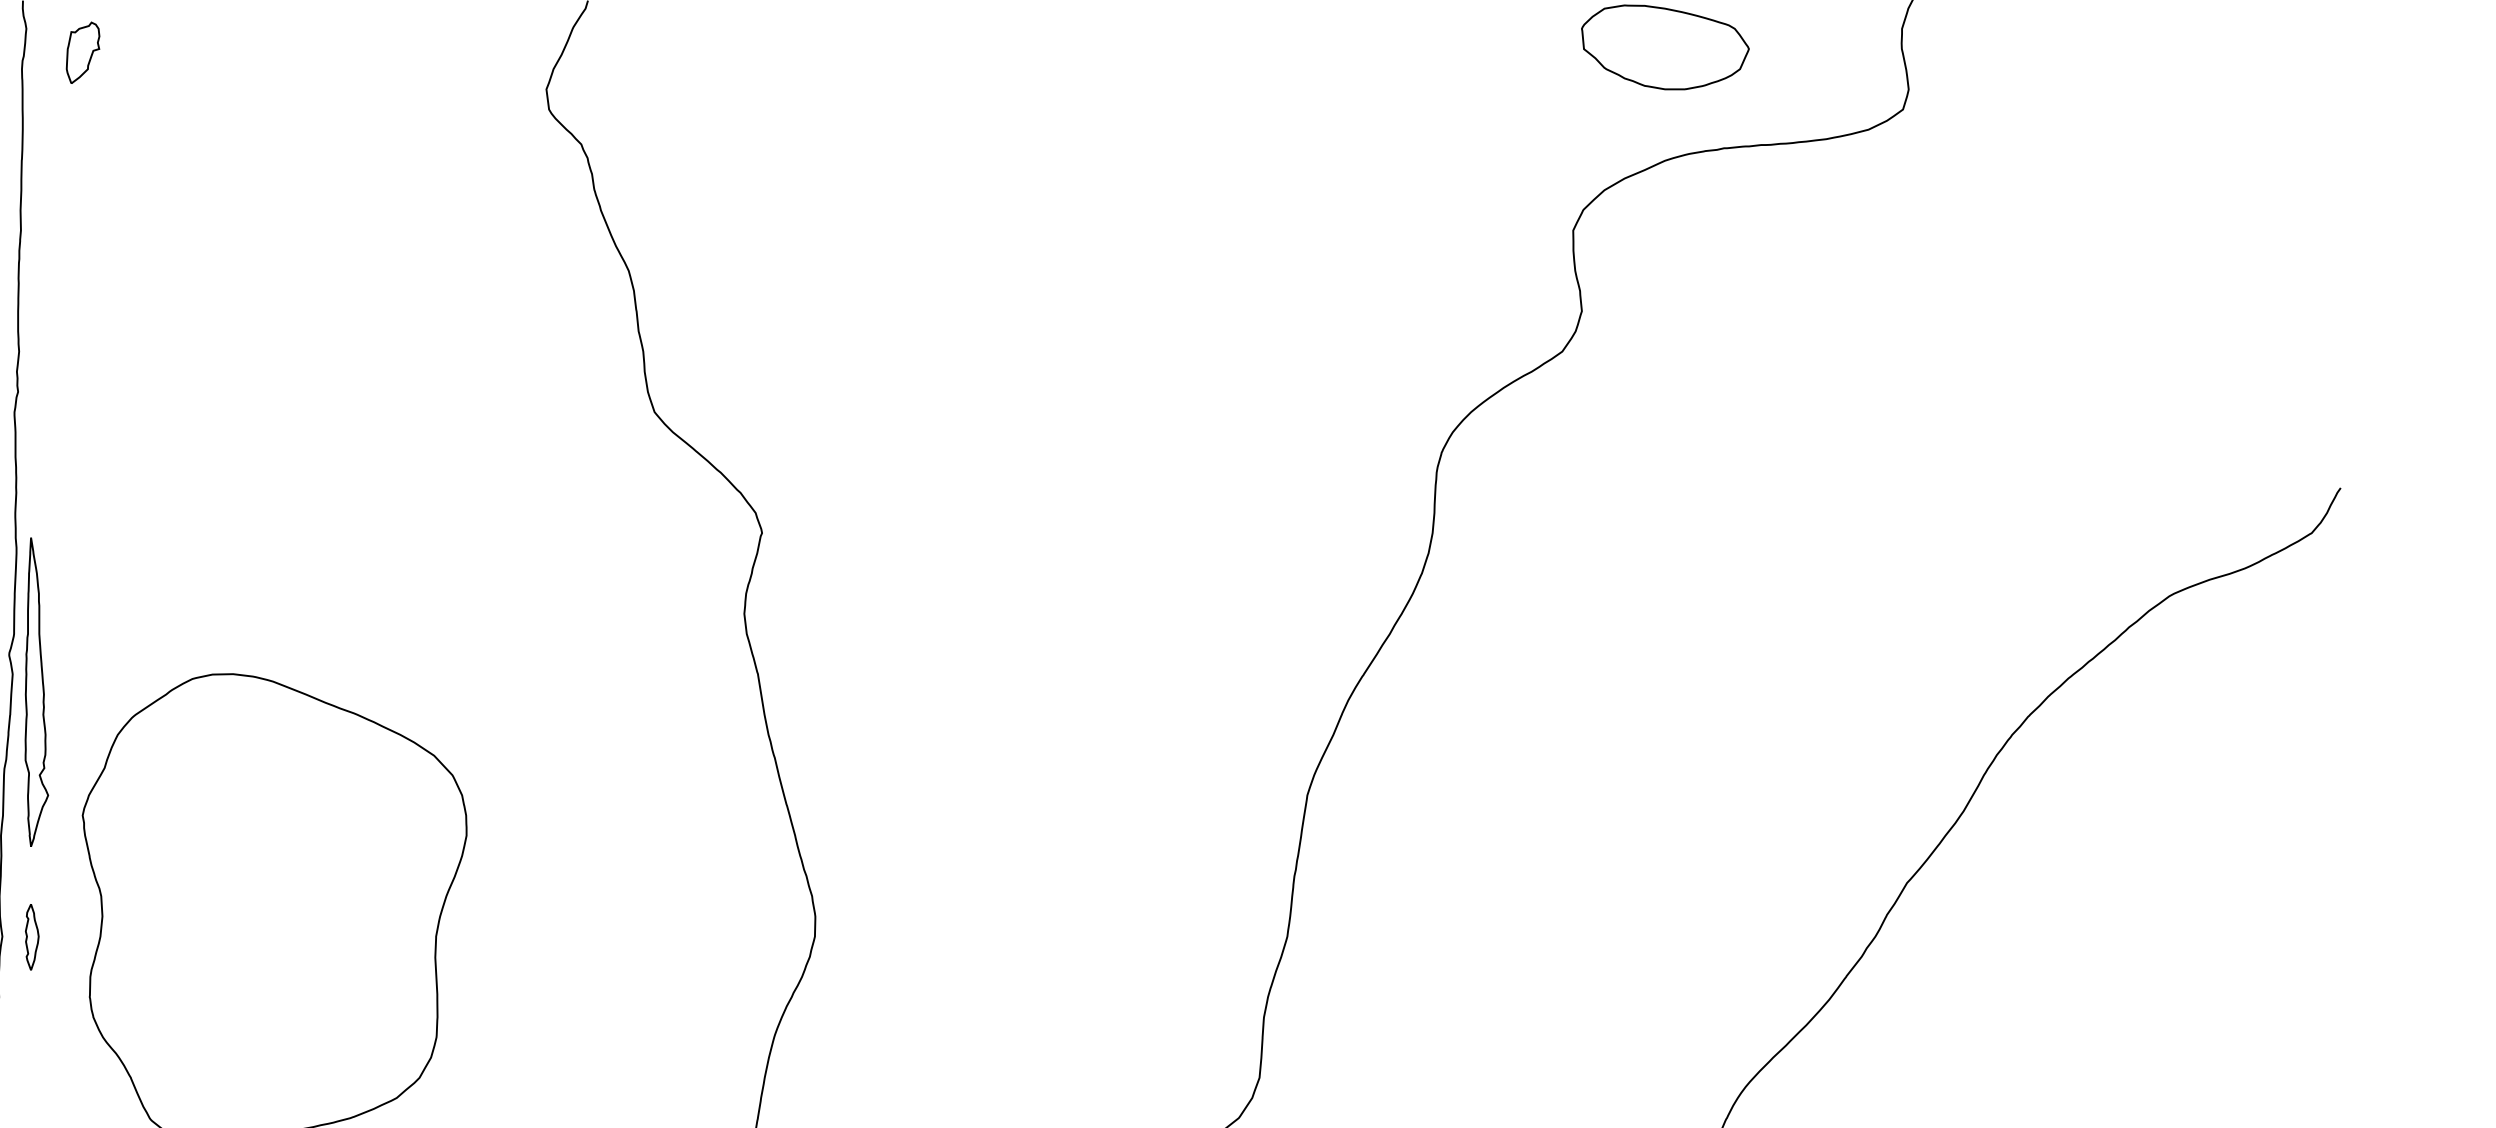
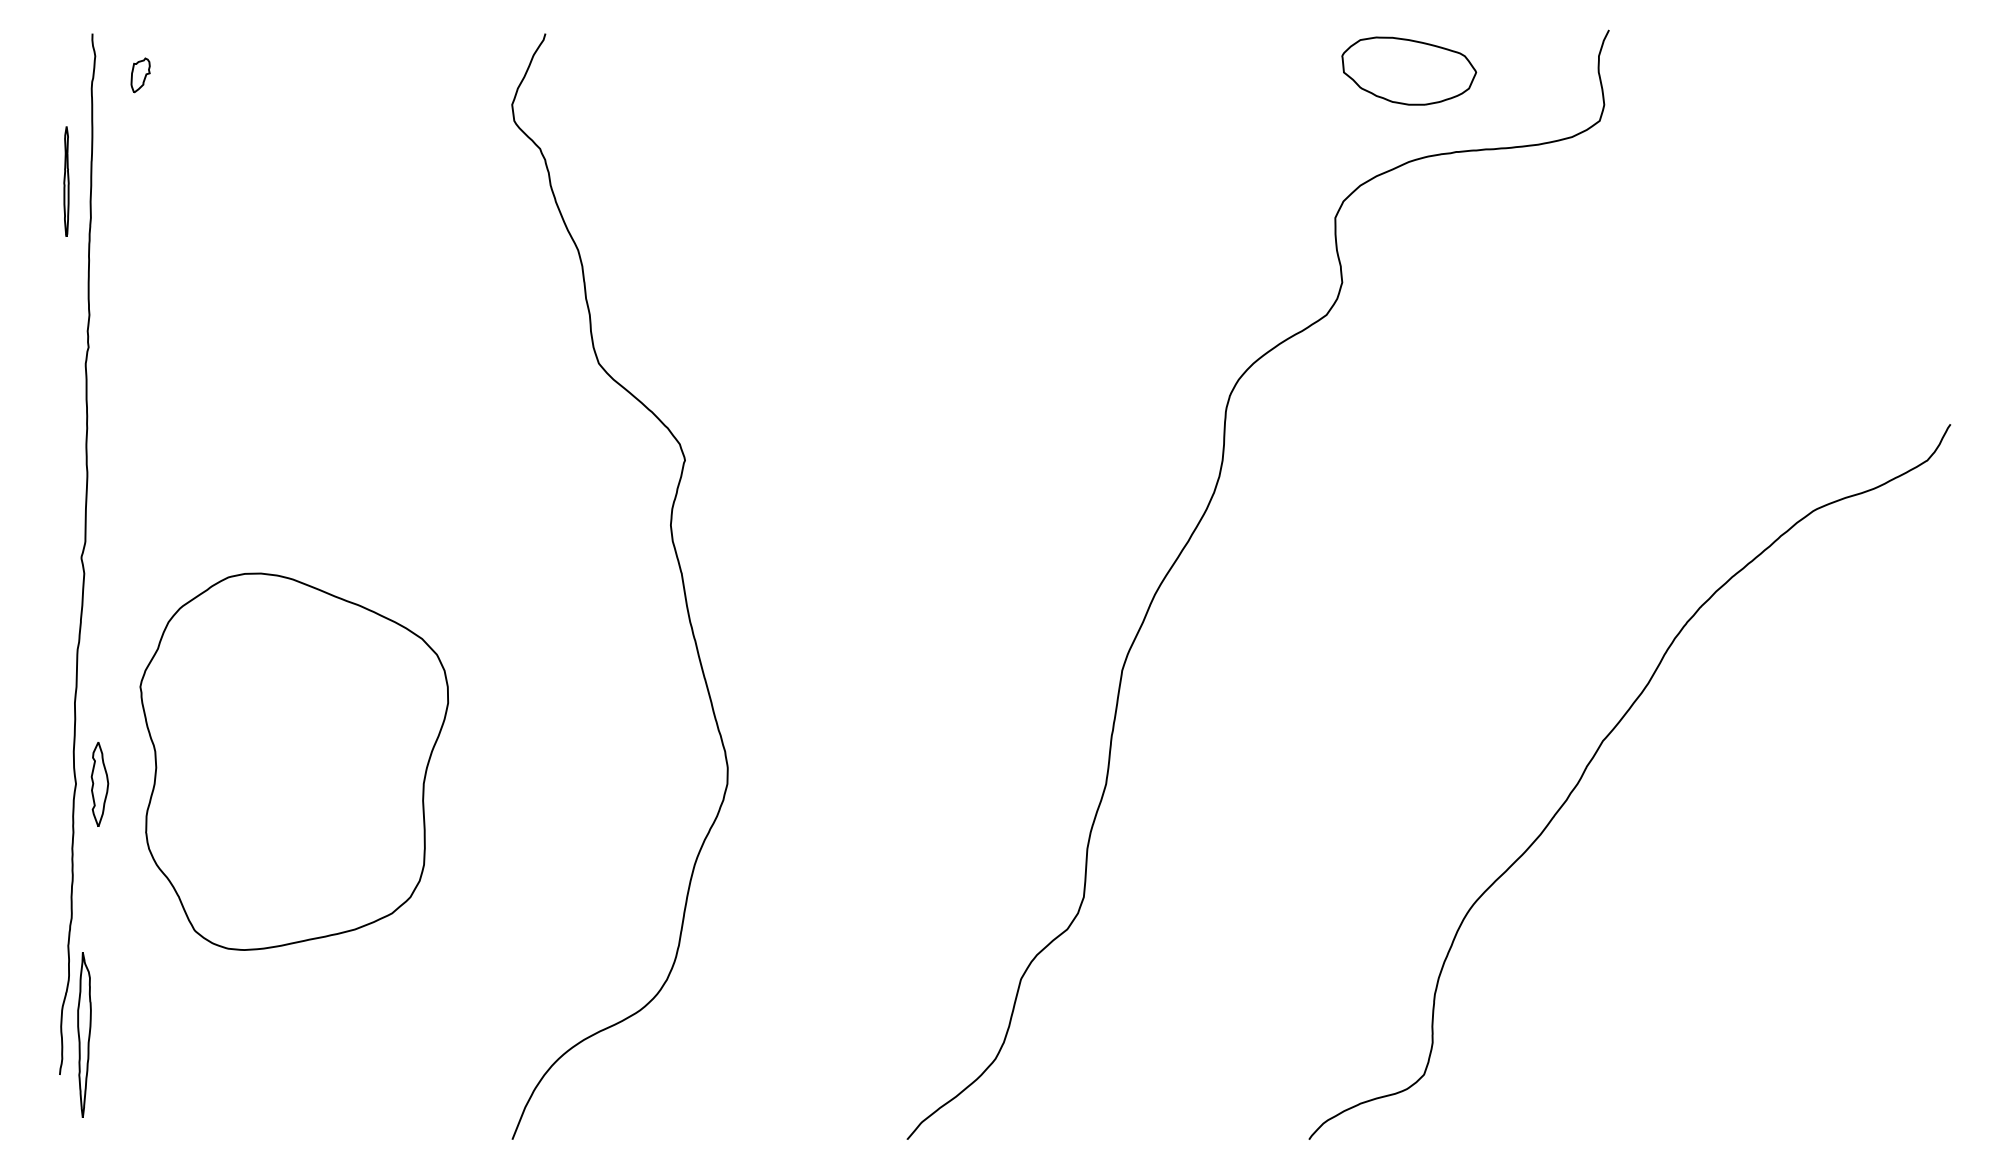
part: (82, 52) -> (140, 75), size x0.7
part: (36, 691) -> (103, 587), removed
part: (31, 937) -> (99, 784), size x1.6

